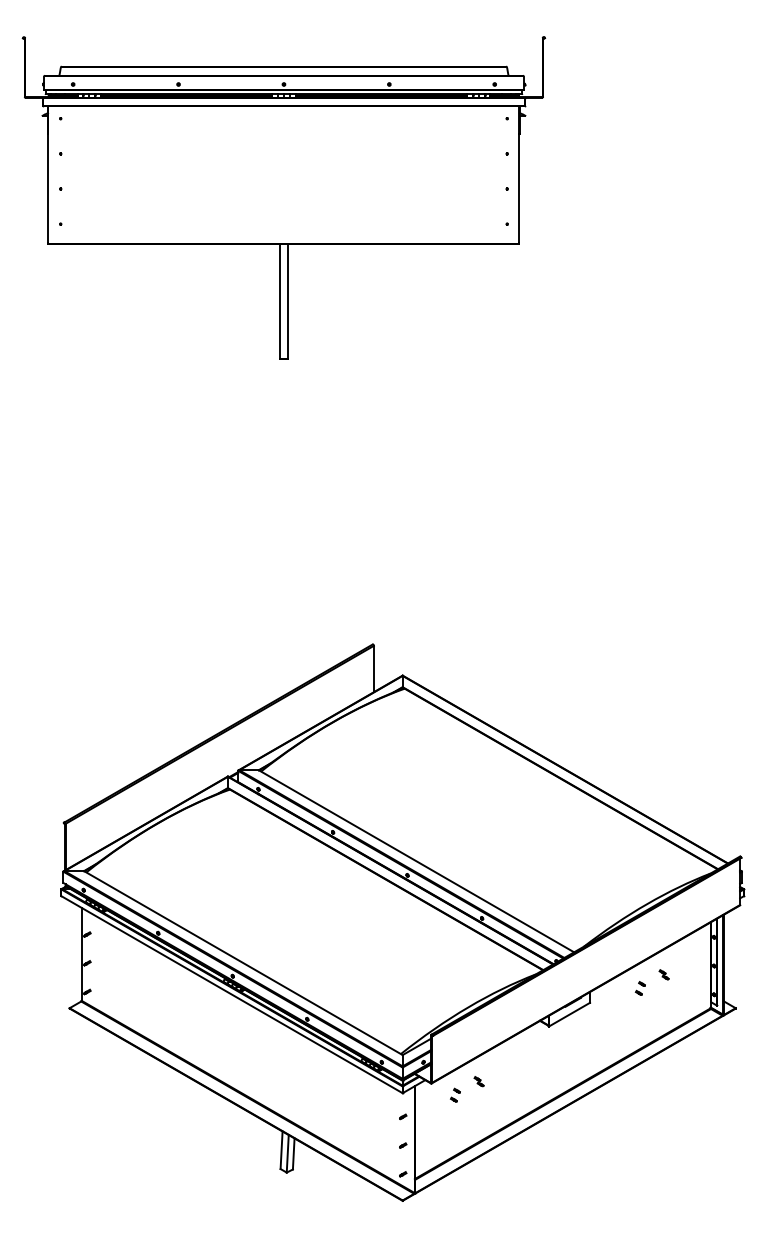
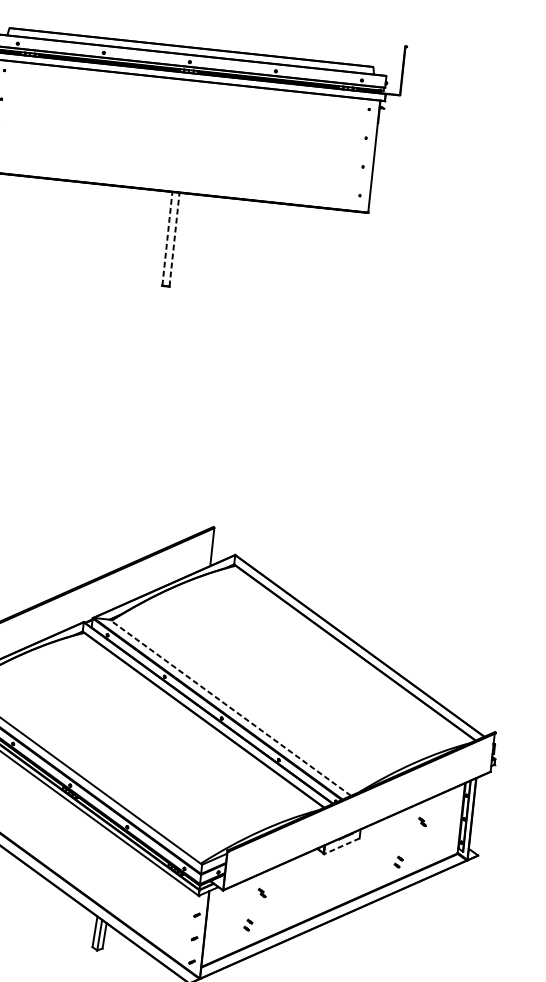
line: (279, 300) -> (167, 238), solid -> dashed
line: (288, 300) -> (174, 238), solid -> dashed
line: (416, 861) -> (230, 707), solid -> dashed
part: (639, 988) -> (397, 862), moved
line: (569, 1014) -> (341, 846), solid -> dashed
part: (455, 1094) -> (248, 924), moved

